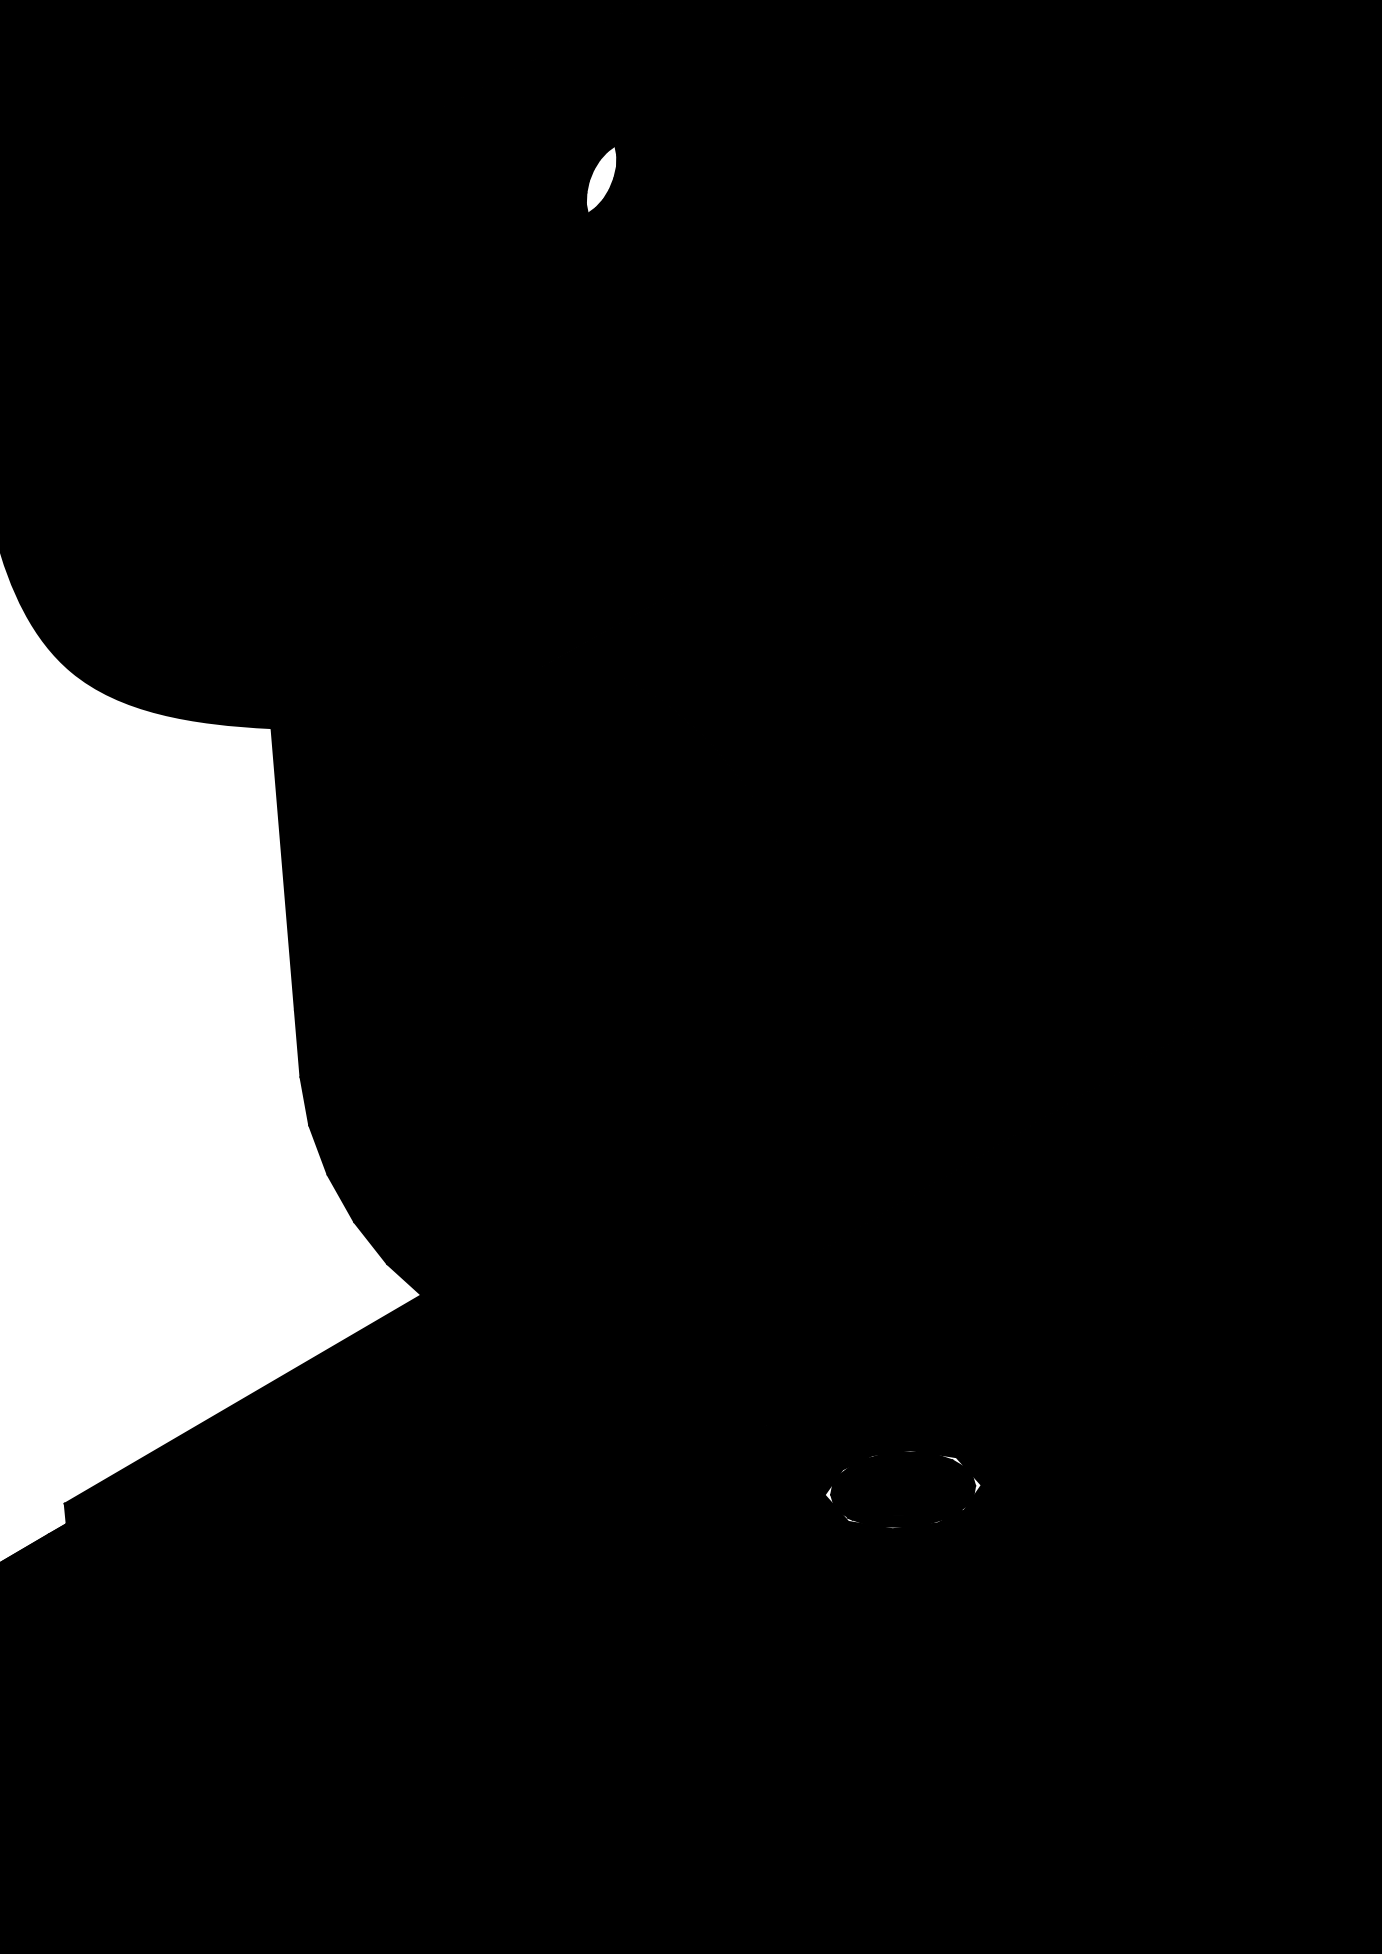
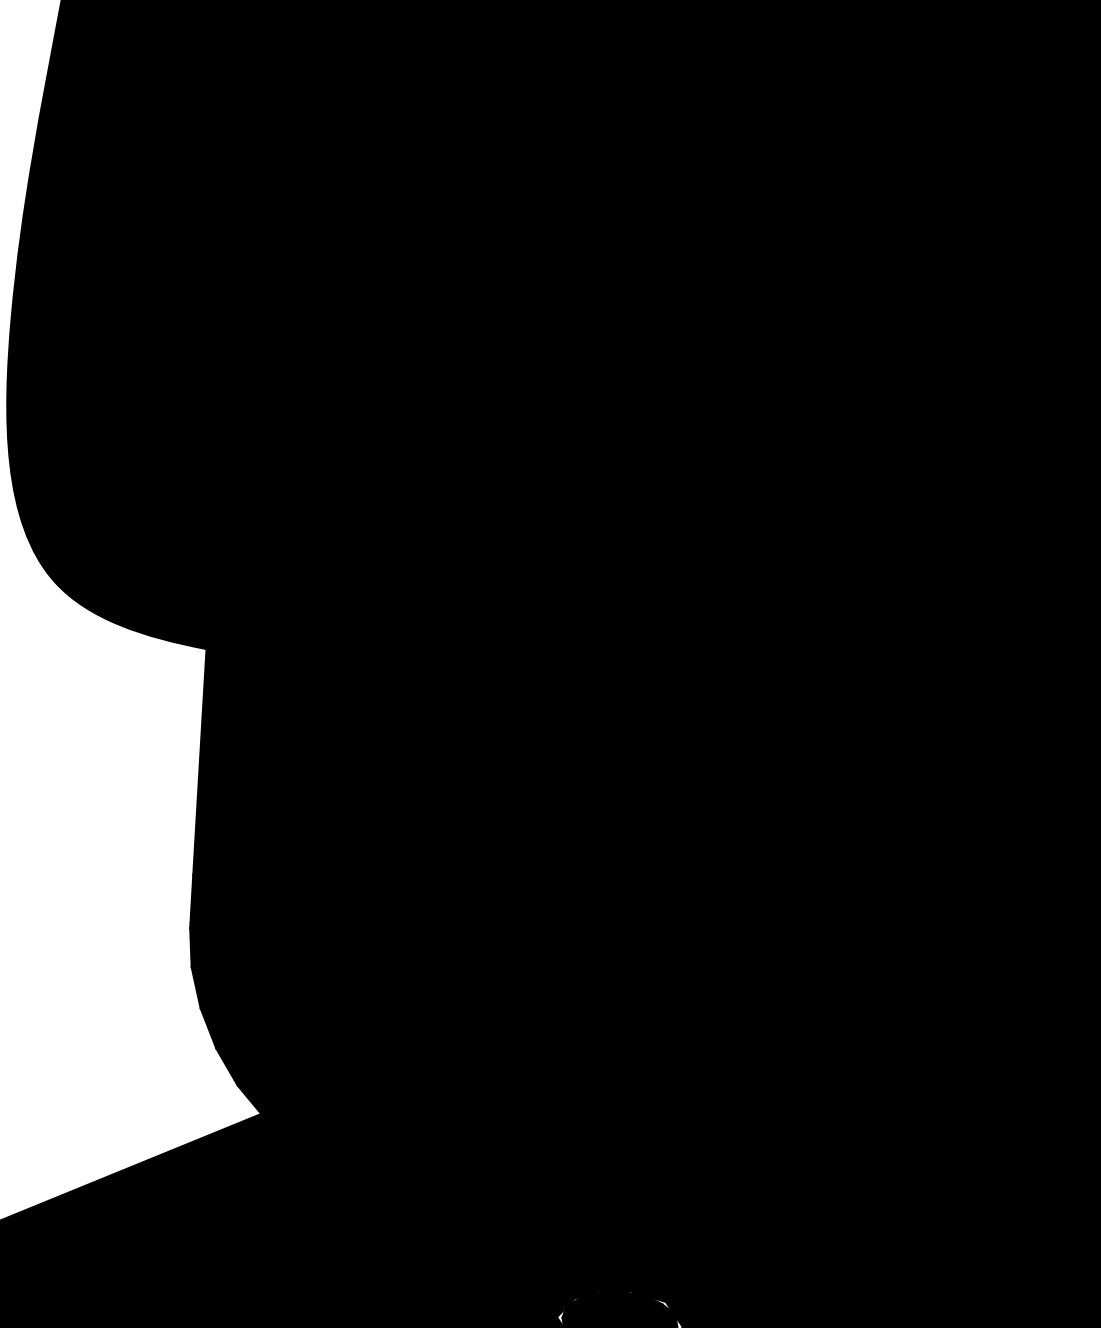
fill: (601, 179) -> (528, 252), added

